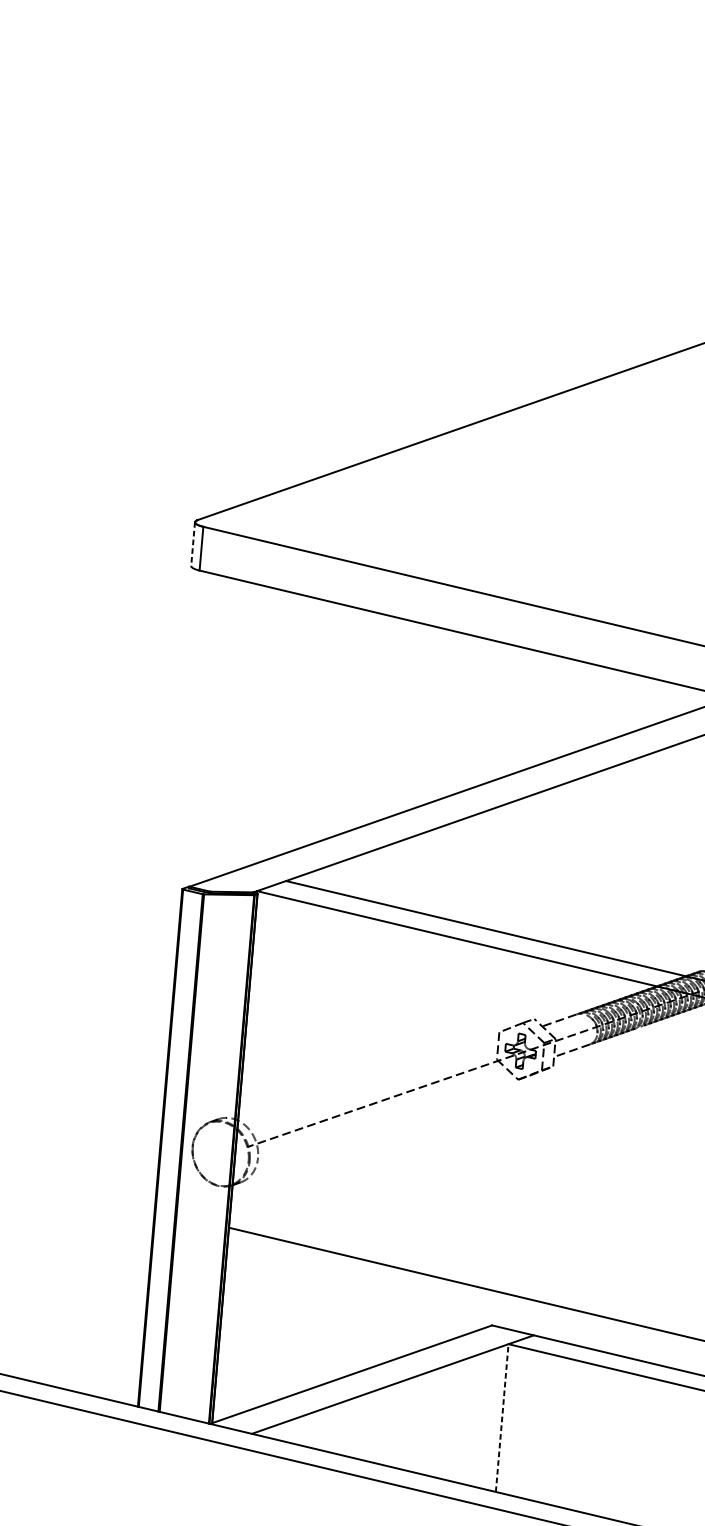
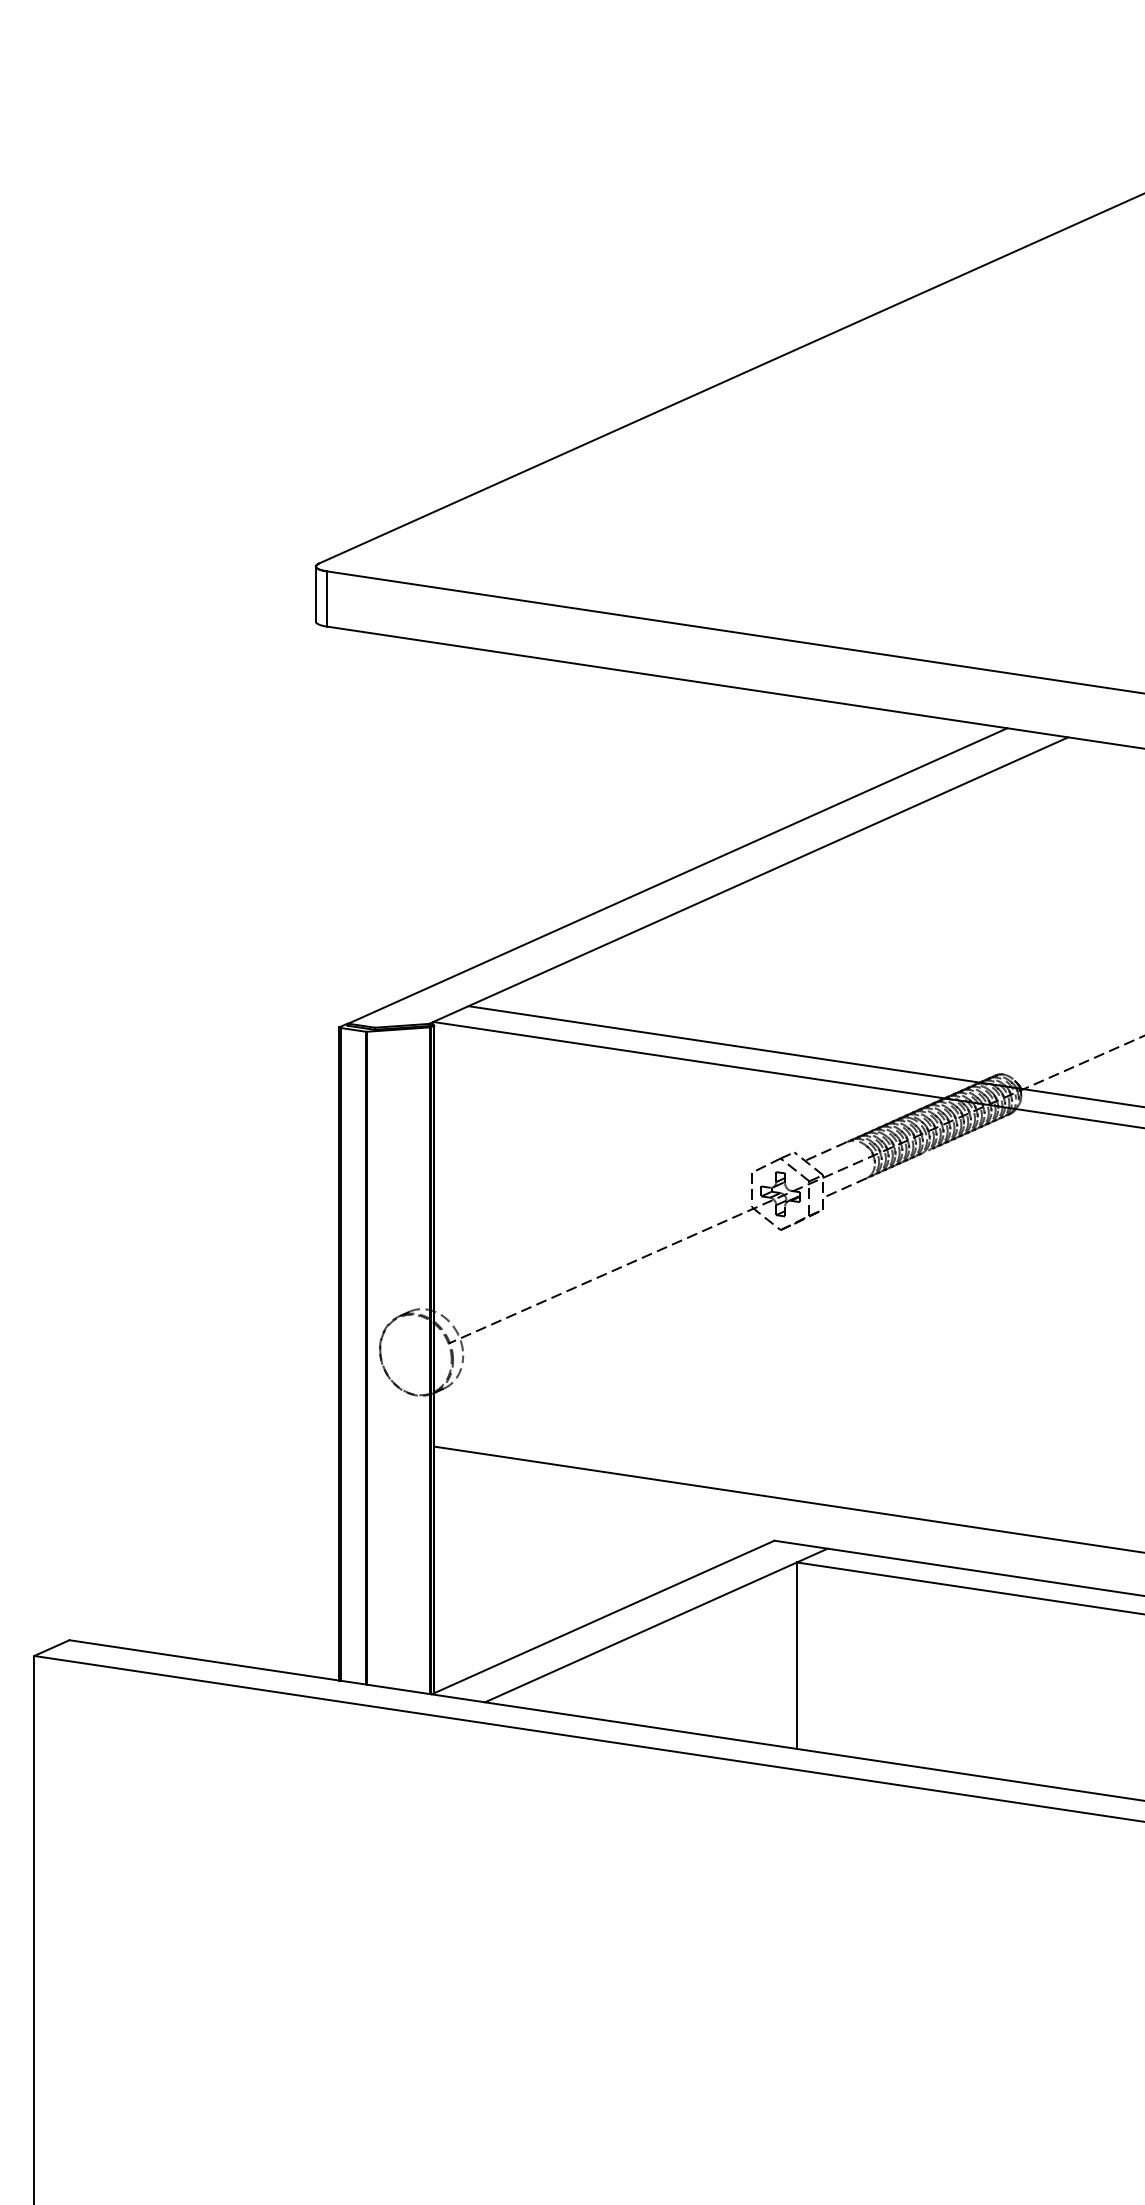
line: (192, 544) -> (315, 594), dashed -> solid
line: (501, 1417) -> (796, 1655), dashed -> solid

